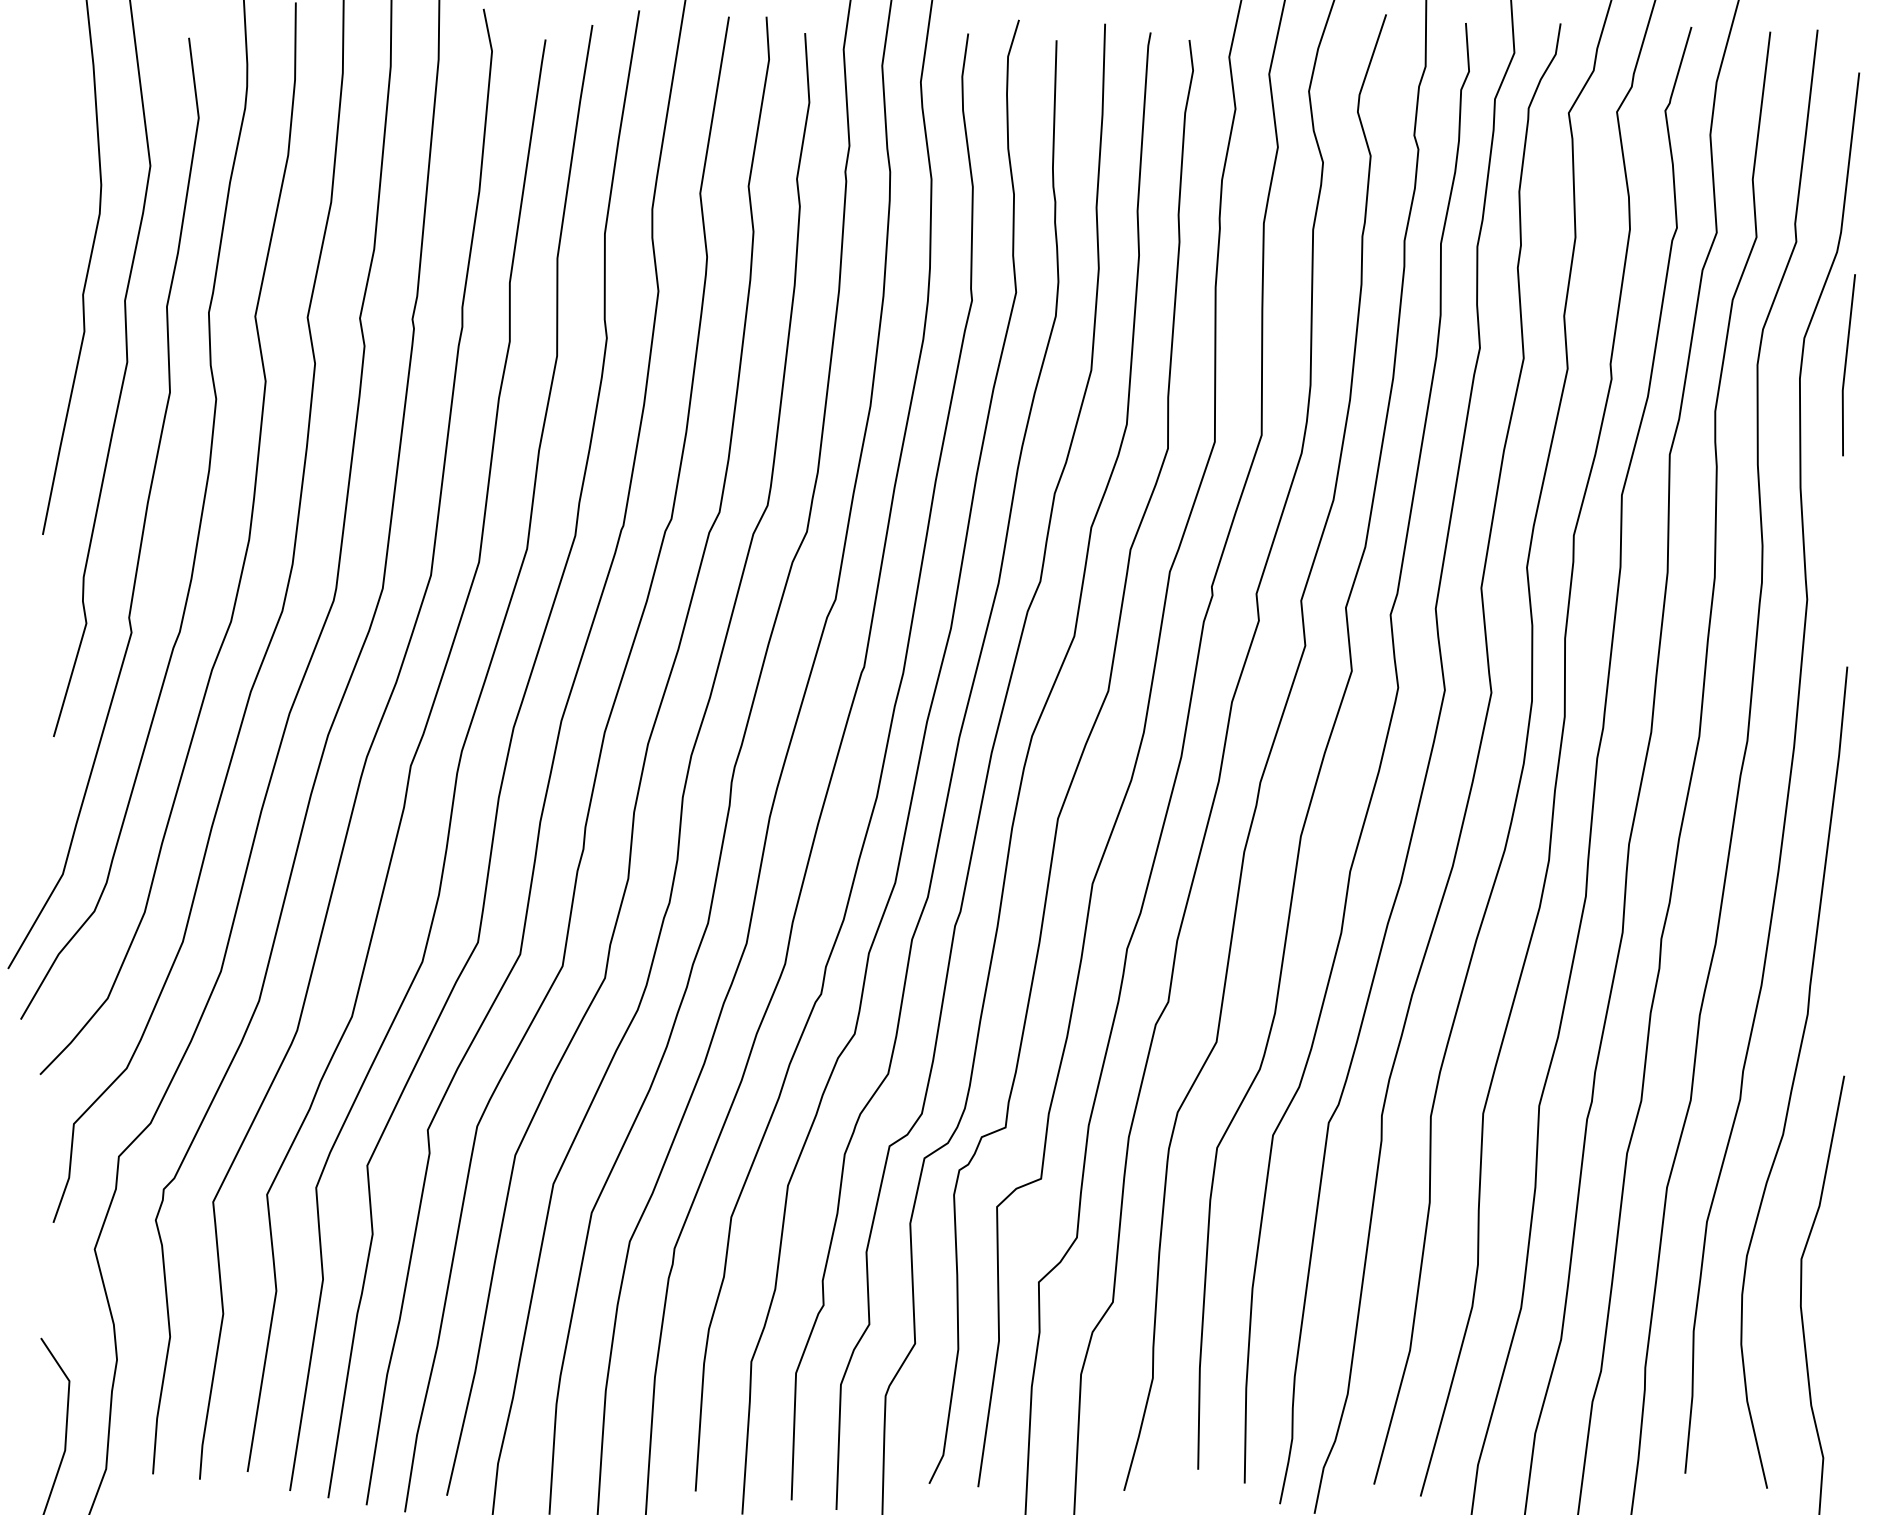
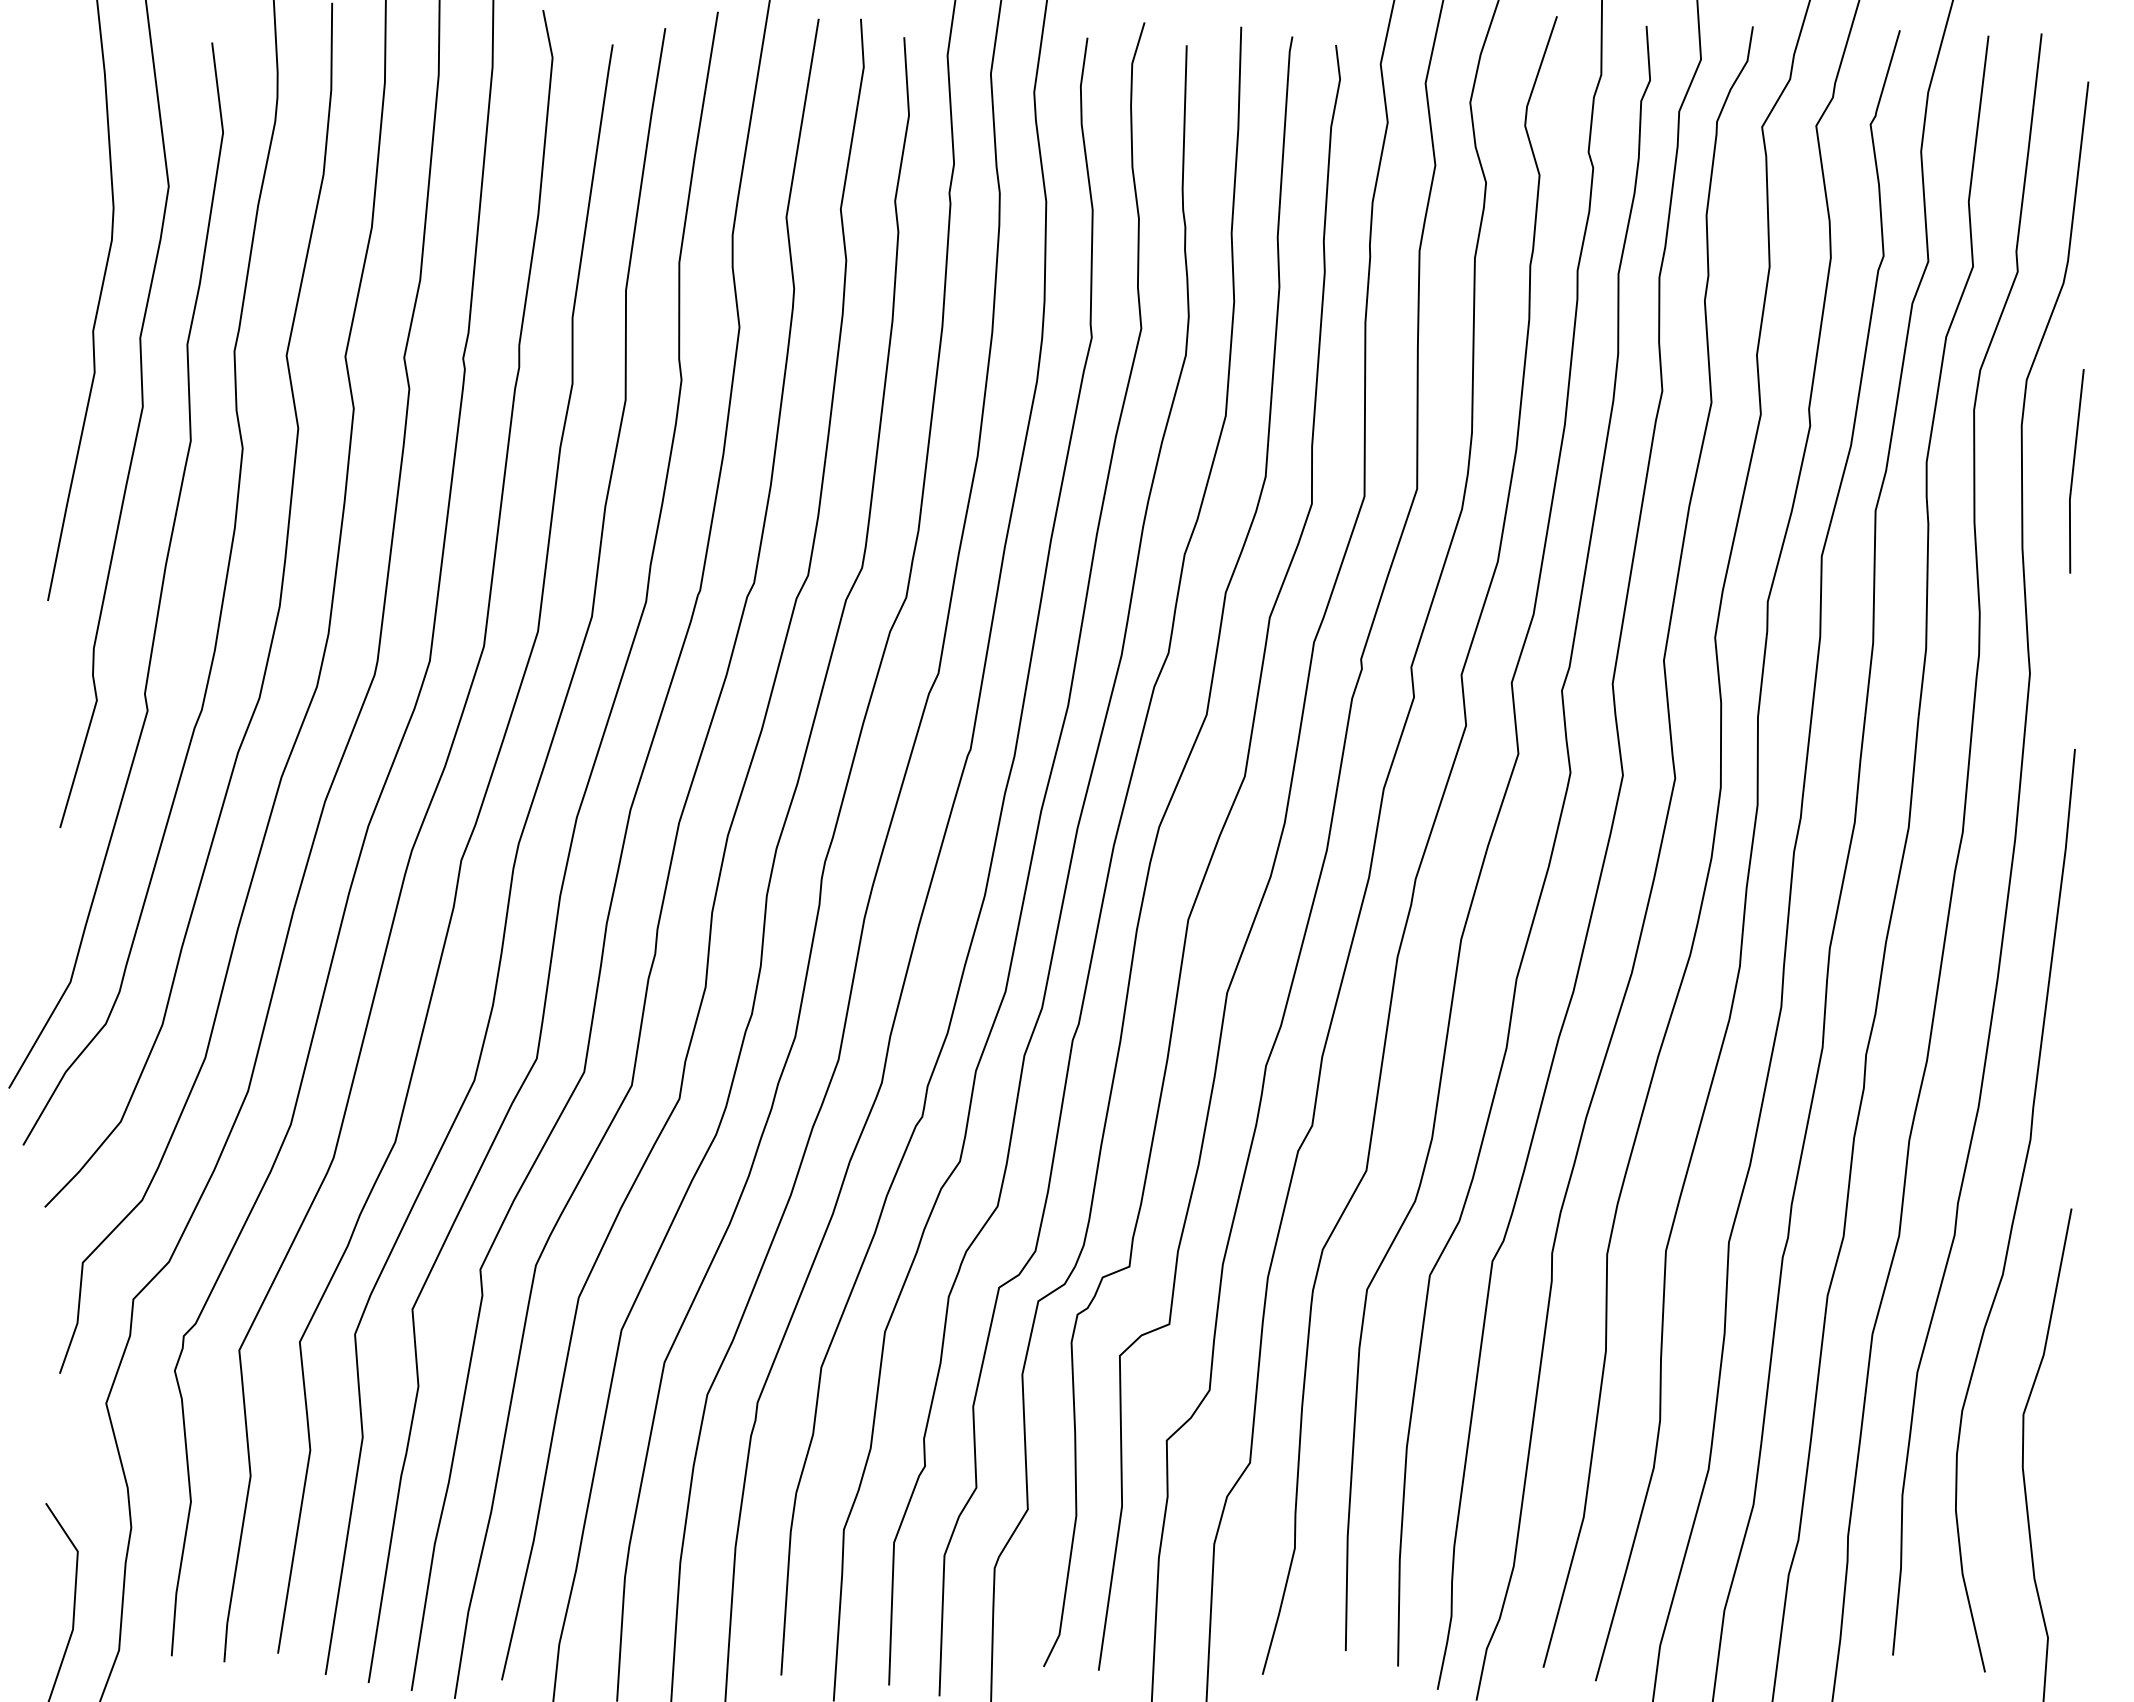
line: (1845, 365) -> (2073, 471), moved

